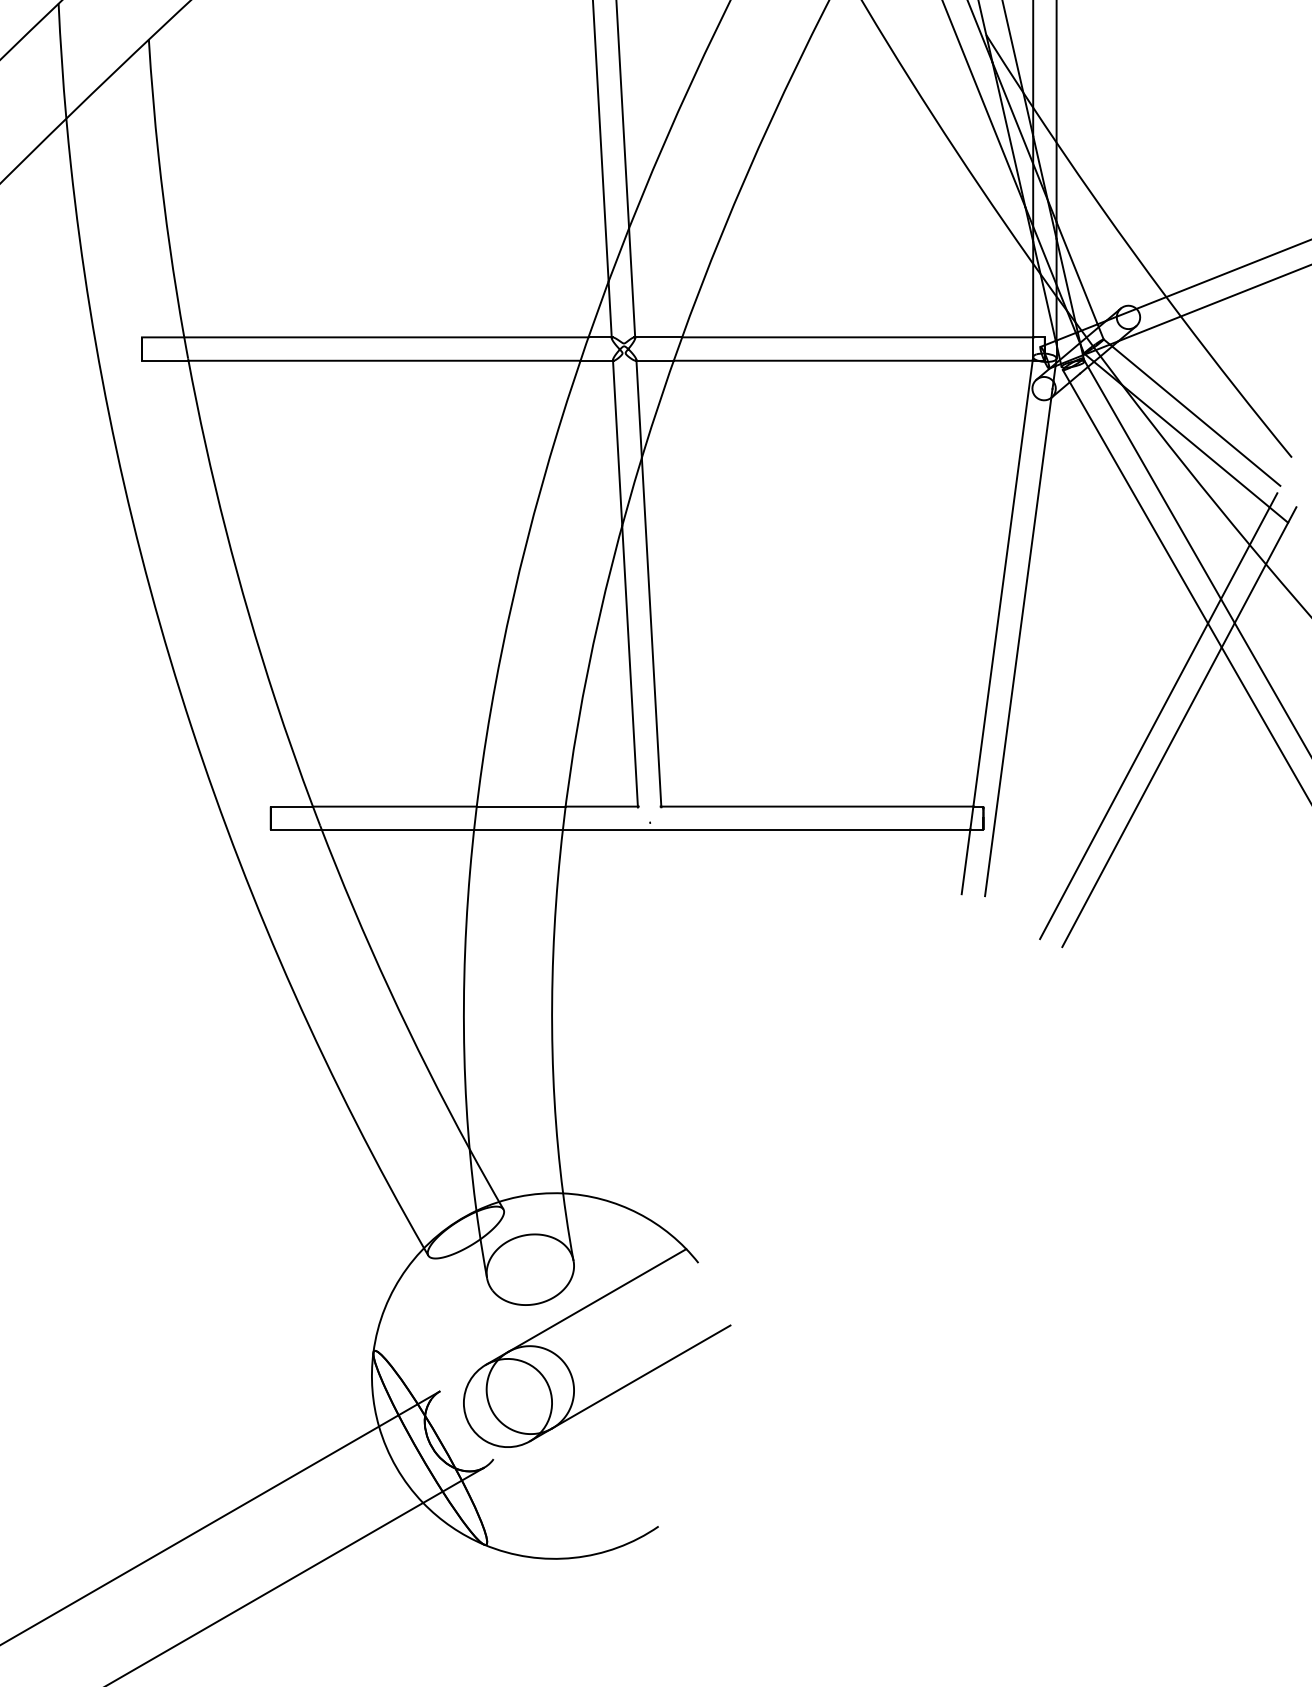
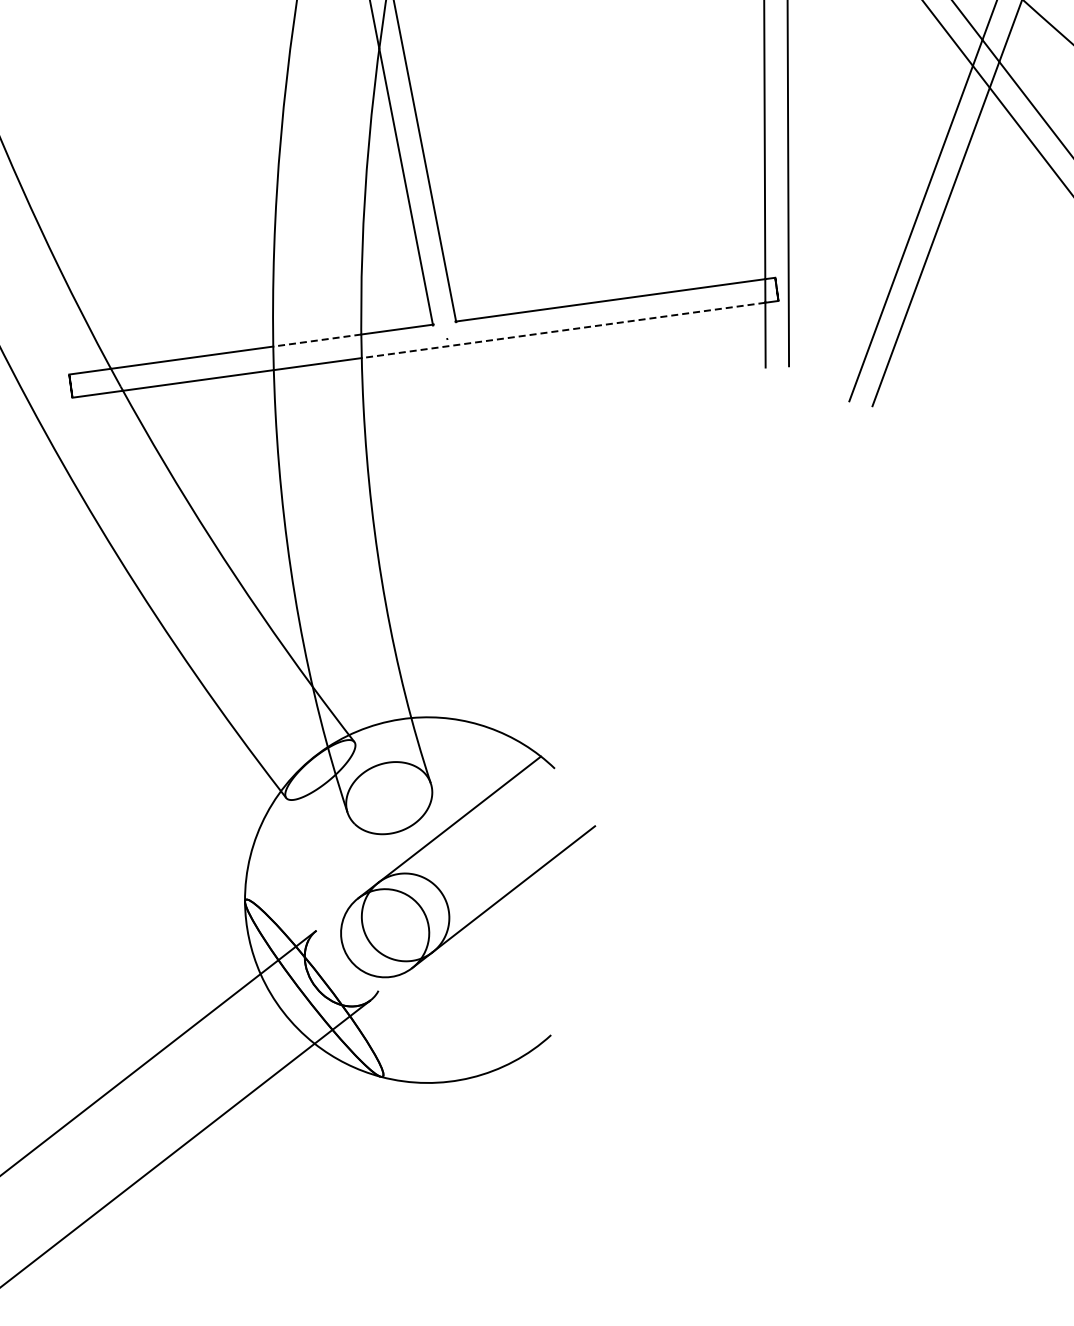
line: (520, 806) -> (316, 340), solid -> dashed
line: (766, 830) -> (563, 330), solid -> dashed

